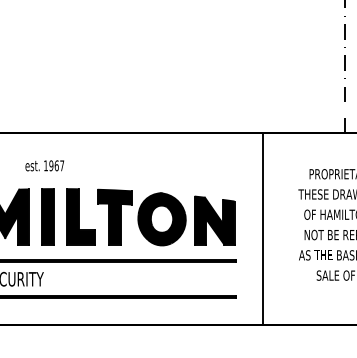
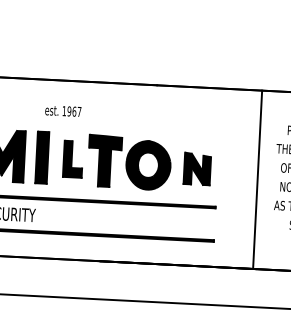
text: (44, 165) -> (63, 110), moved
part: (80, 216) -> (72, 158), size x0.7
part: (214, 220) -> (197, 168), size x0.7
line: (262, 228) -> (257, 179), moved

